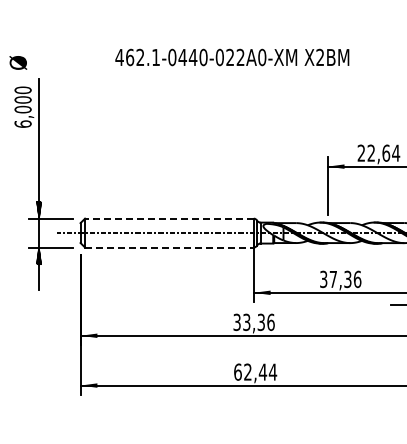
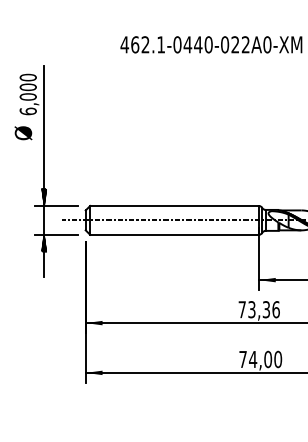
text: (18, 62) -> (23, 132), moved
line: (168, 218) -> (173, 205), dashed -> solid
line: (169, 247) -> (174, 234), dashed -> solid
text: (236, 322) -> (241, 309), 33,36 -> 73,36
text: (255, 371) -> (260, 358), 62,44 -> 74,00

